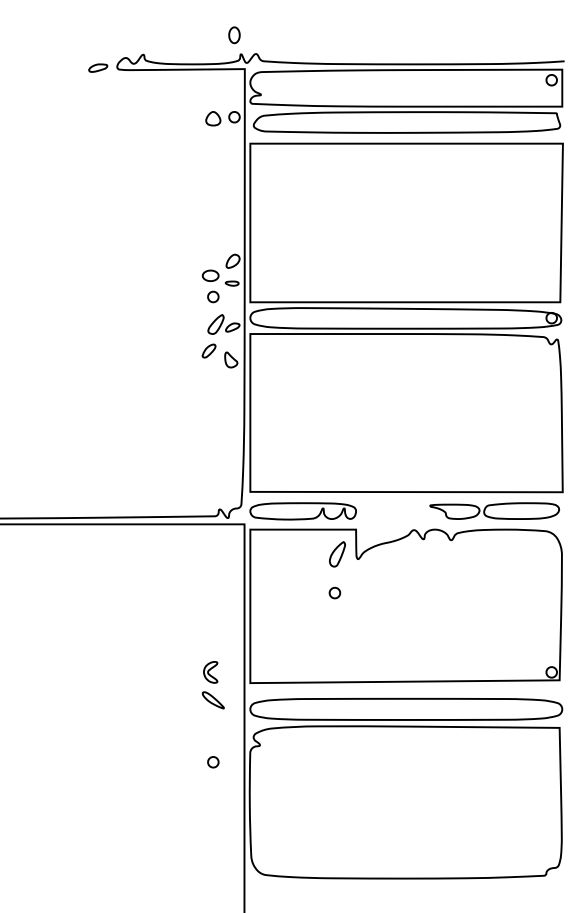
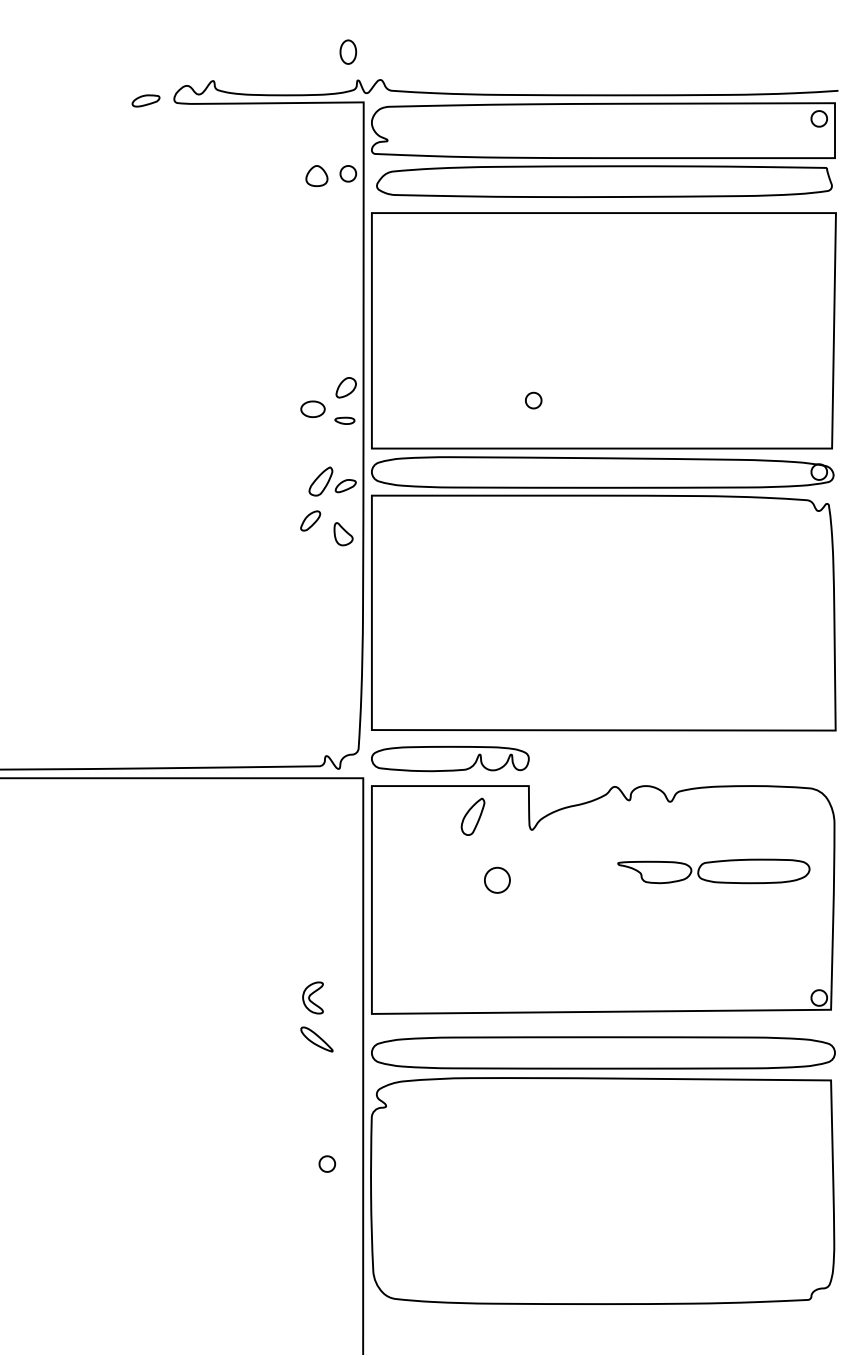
part: (213, 296) -> (533, 399), moved
part: (494, 510) -> (713, 870), moved
part: (337, 554) -> (473, 817), moved
part: (334, 592) -> (496, 879), size x1.6
part: (213, 762) -> (327, 1164), moved

